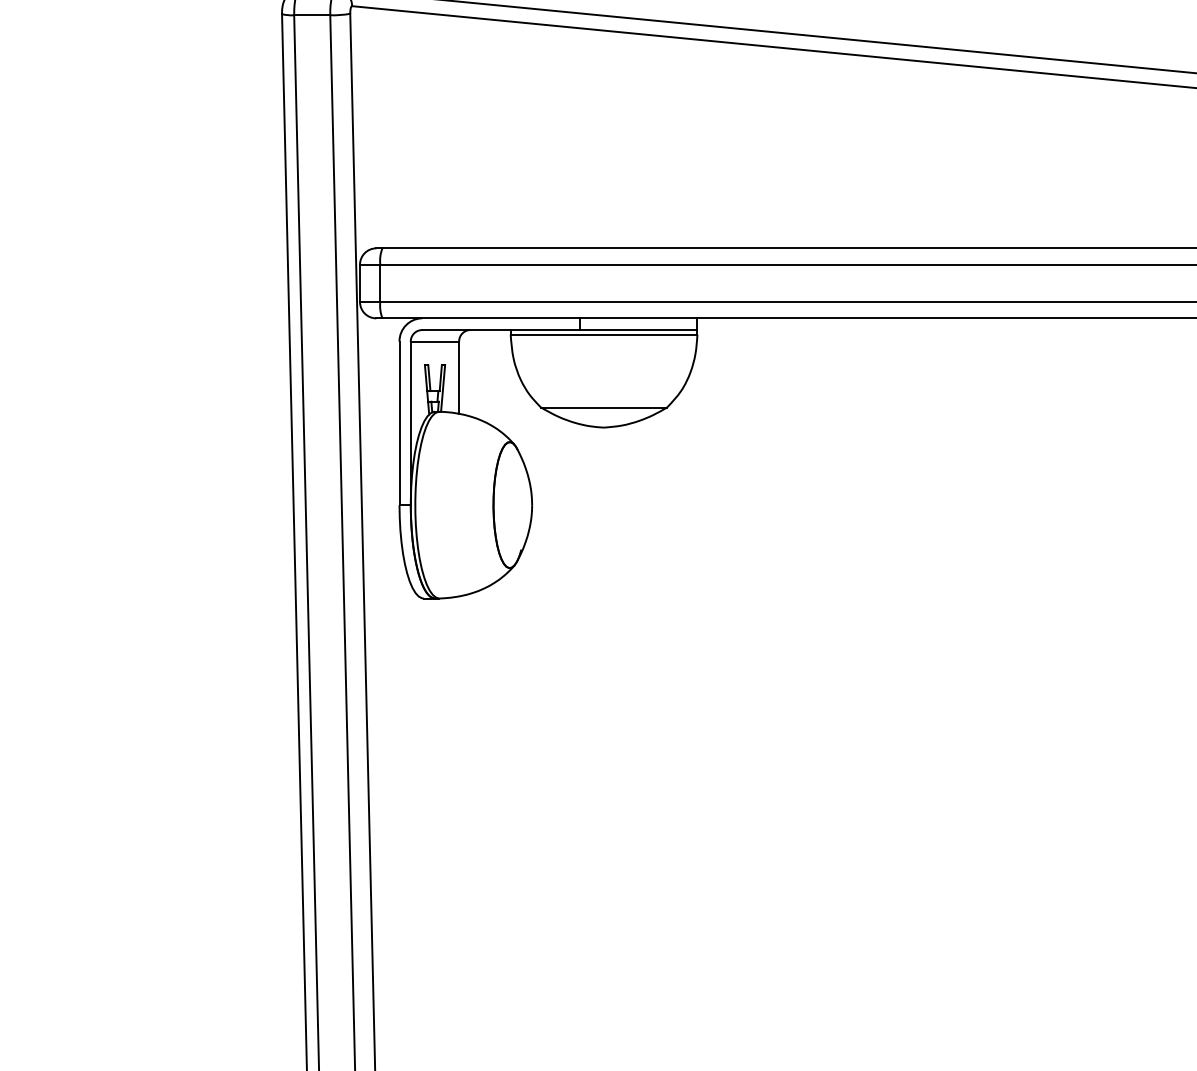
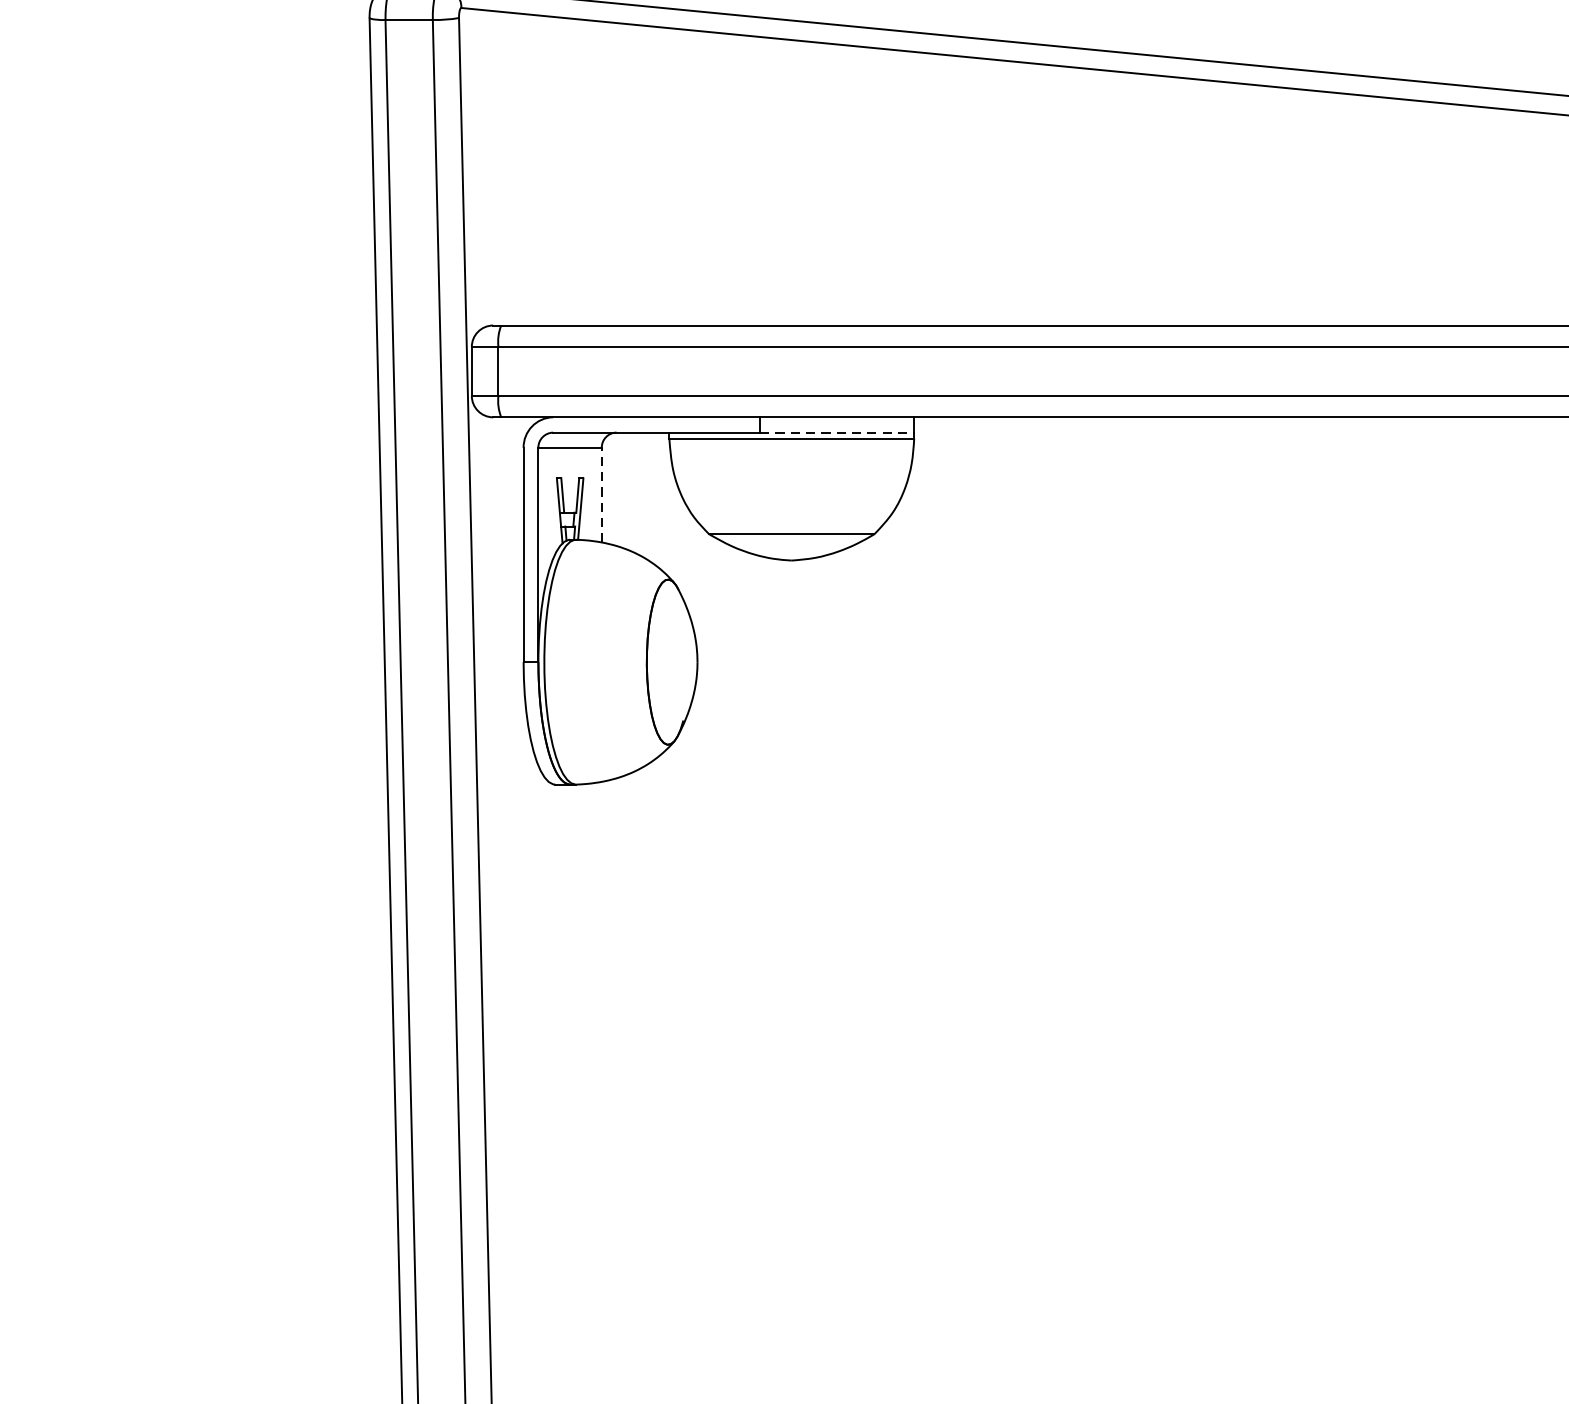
line: (638, 330) -> (836, 433), solid -> dashed
line: (459, 377) -> (602, 494), solid -> dashed

